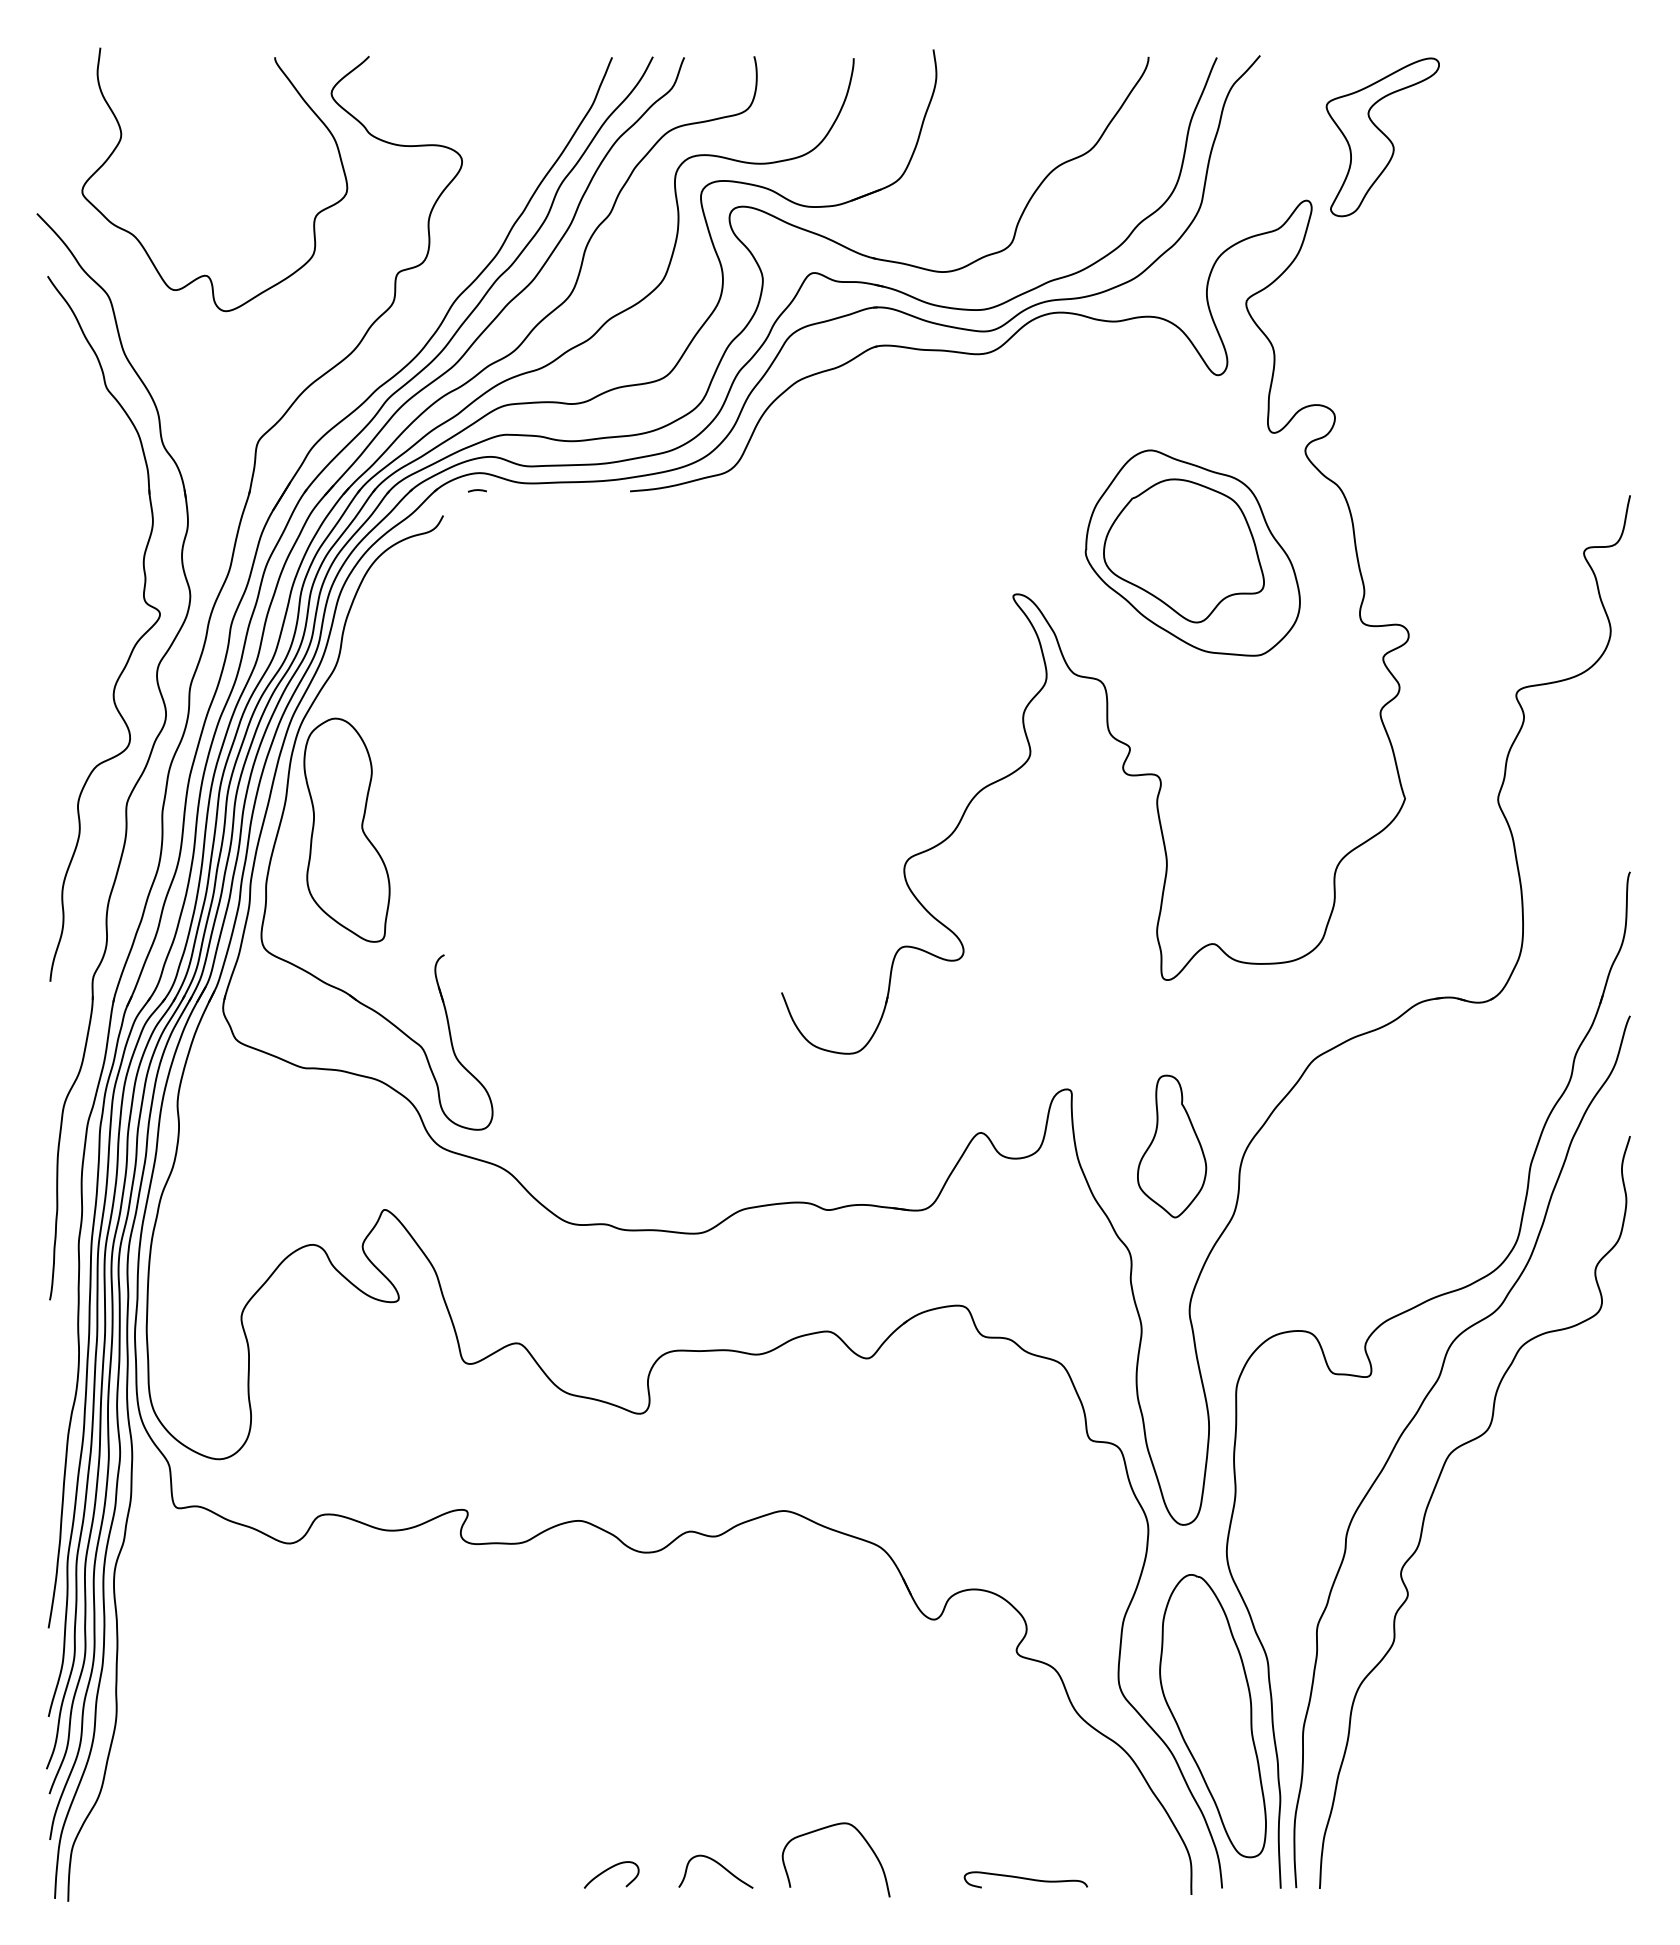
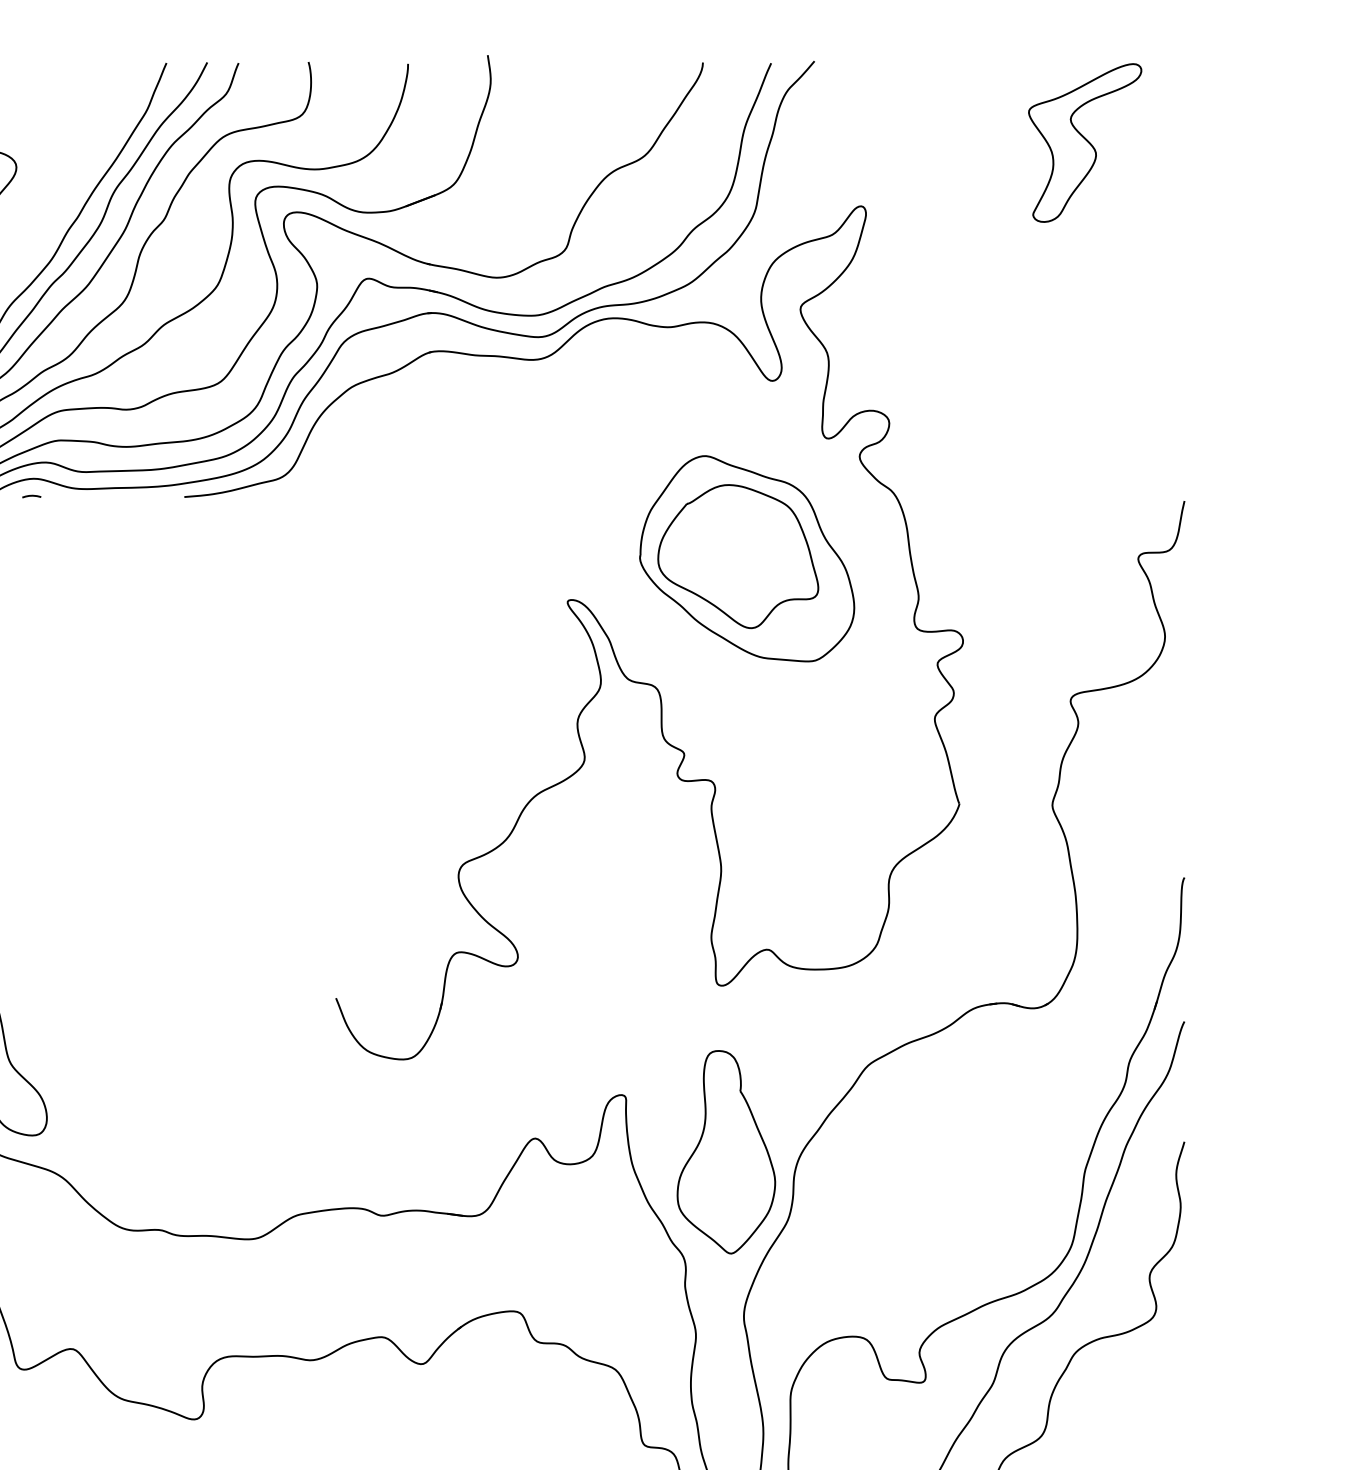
part: (1382, 137) -> (1084, 143), moved
part: (1171, 1146) -> (725, 1152), size x1.43

